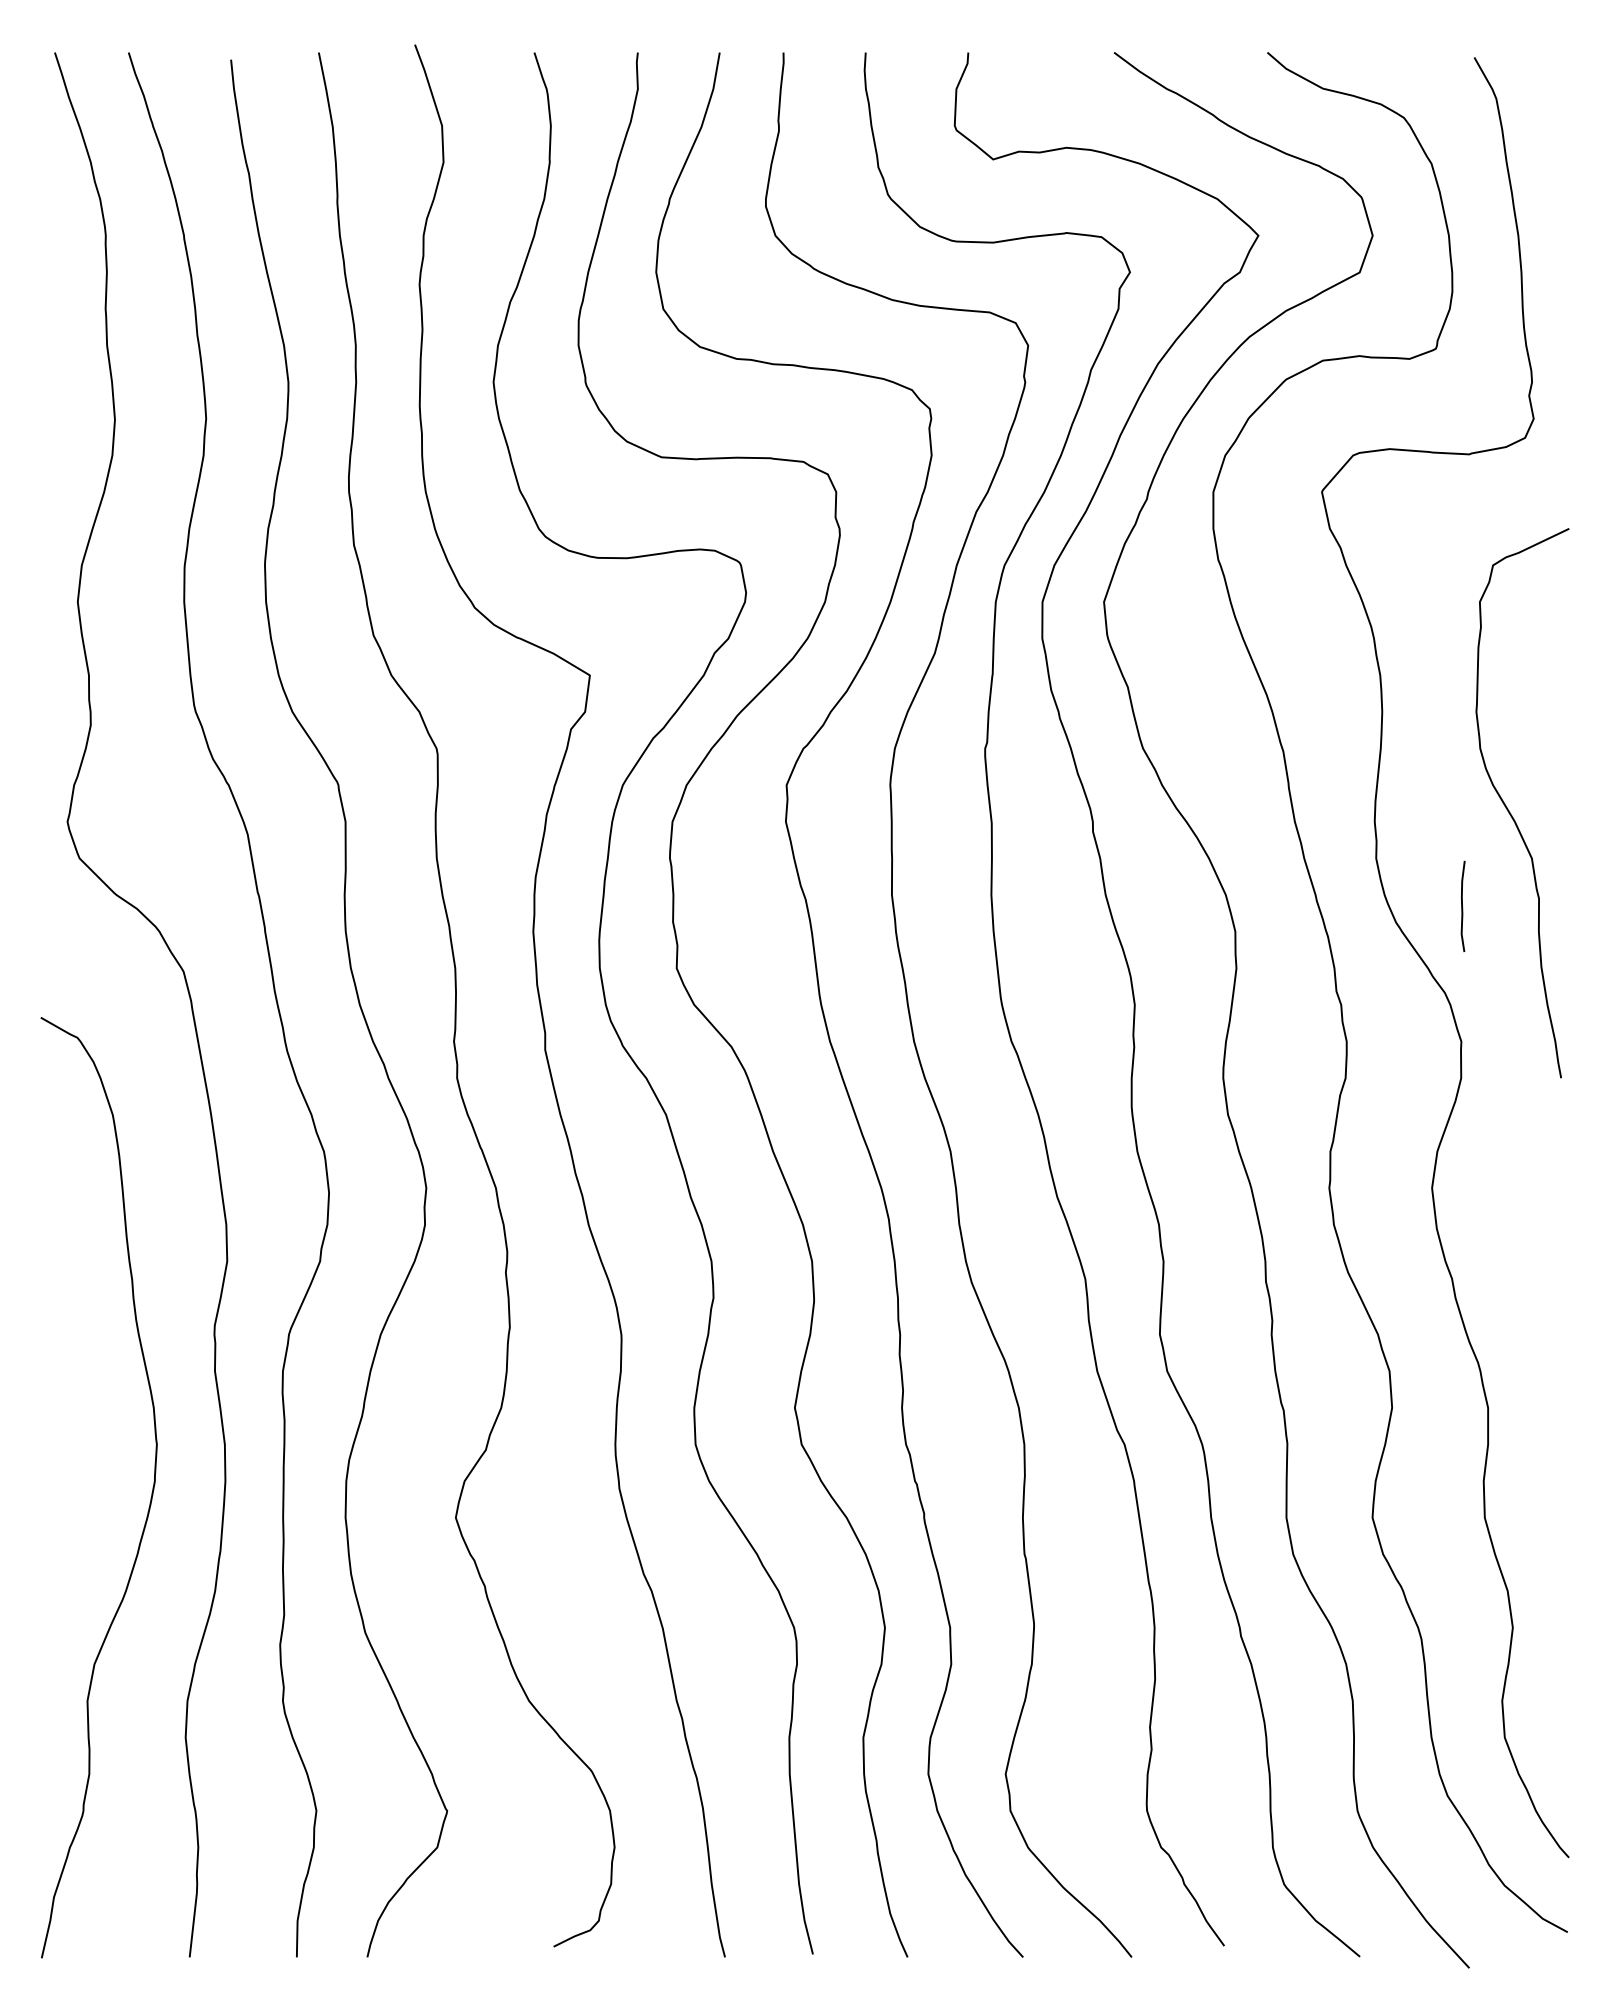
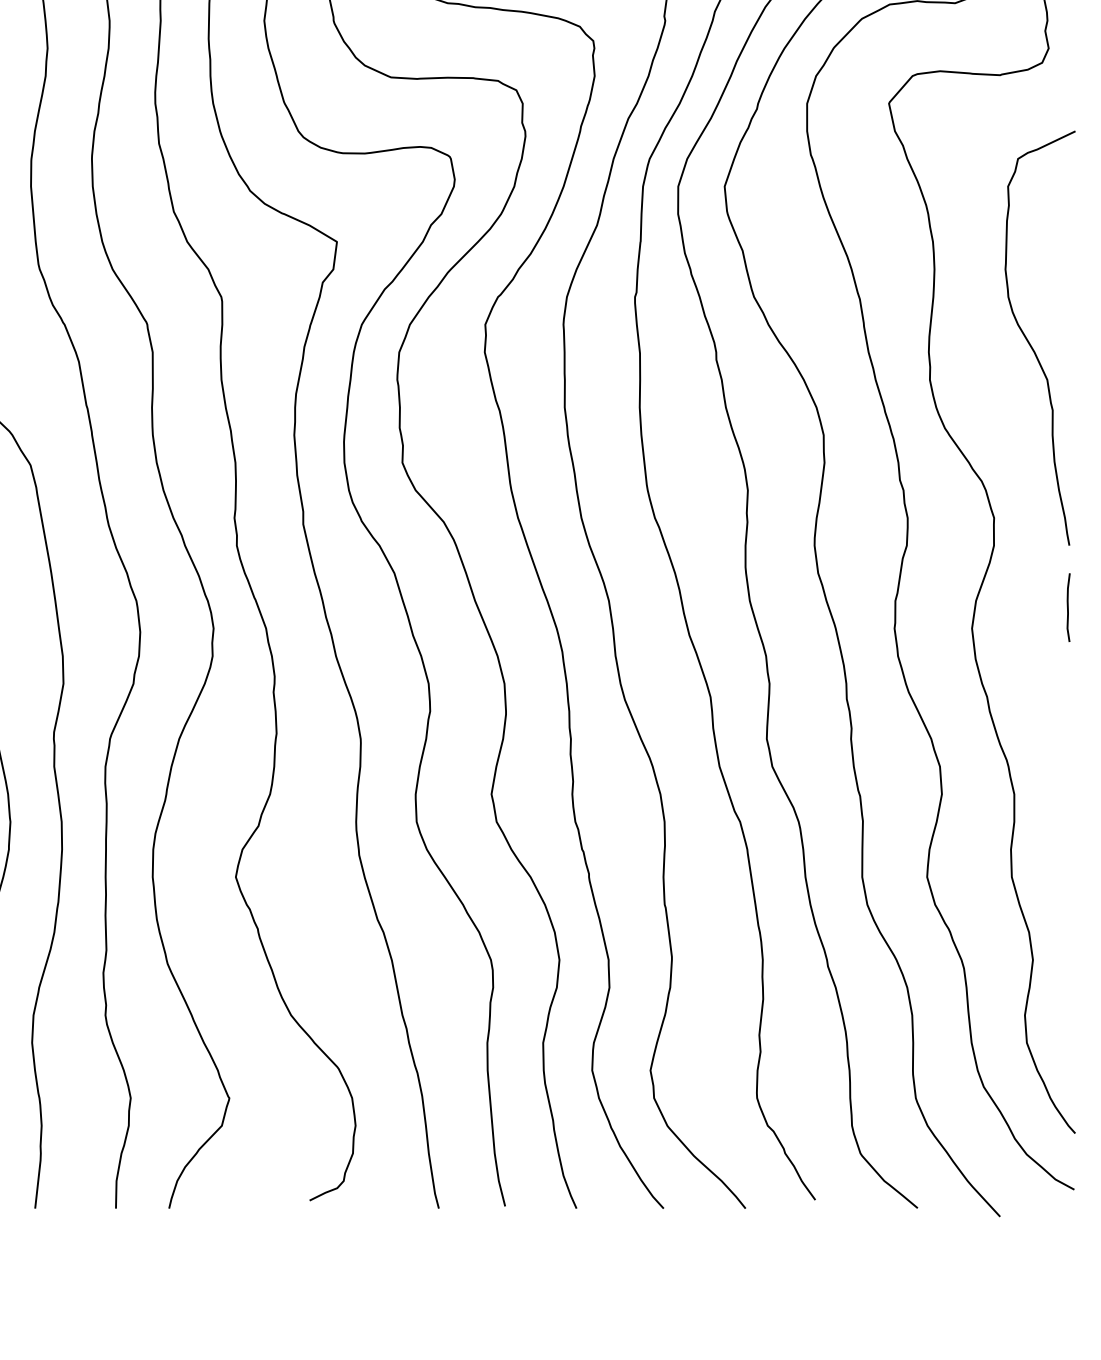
curve: (1462, 905) -> (1068, 606), moved

